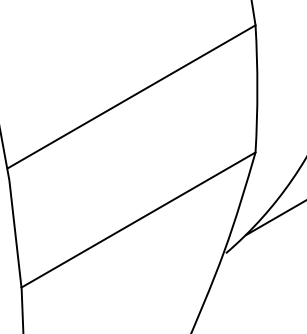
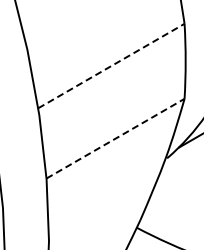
line: (131, 95) -> (111, 65), solid -> dashed
line: (138, 219) -> (115, 138), solid -> dashed

